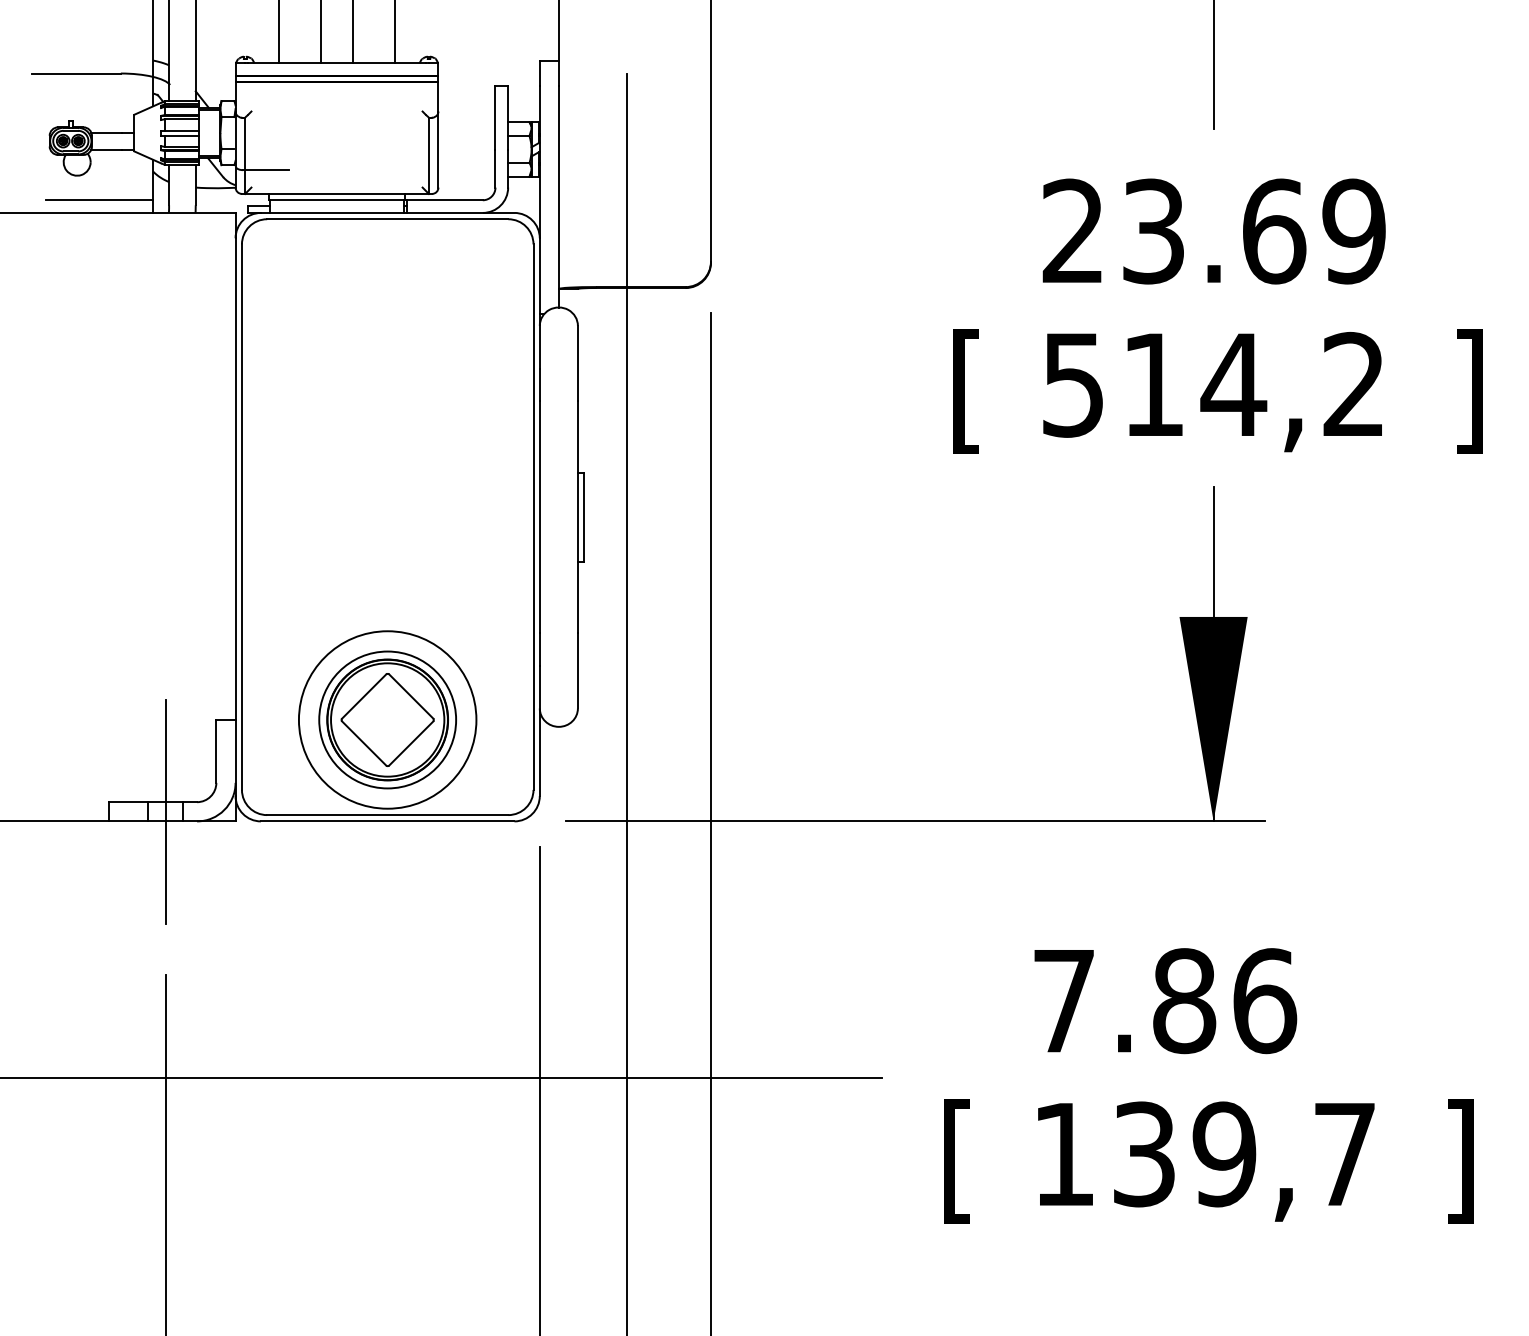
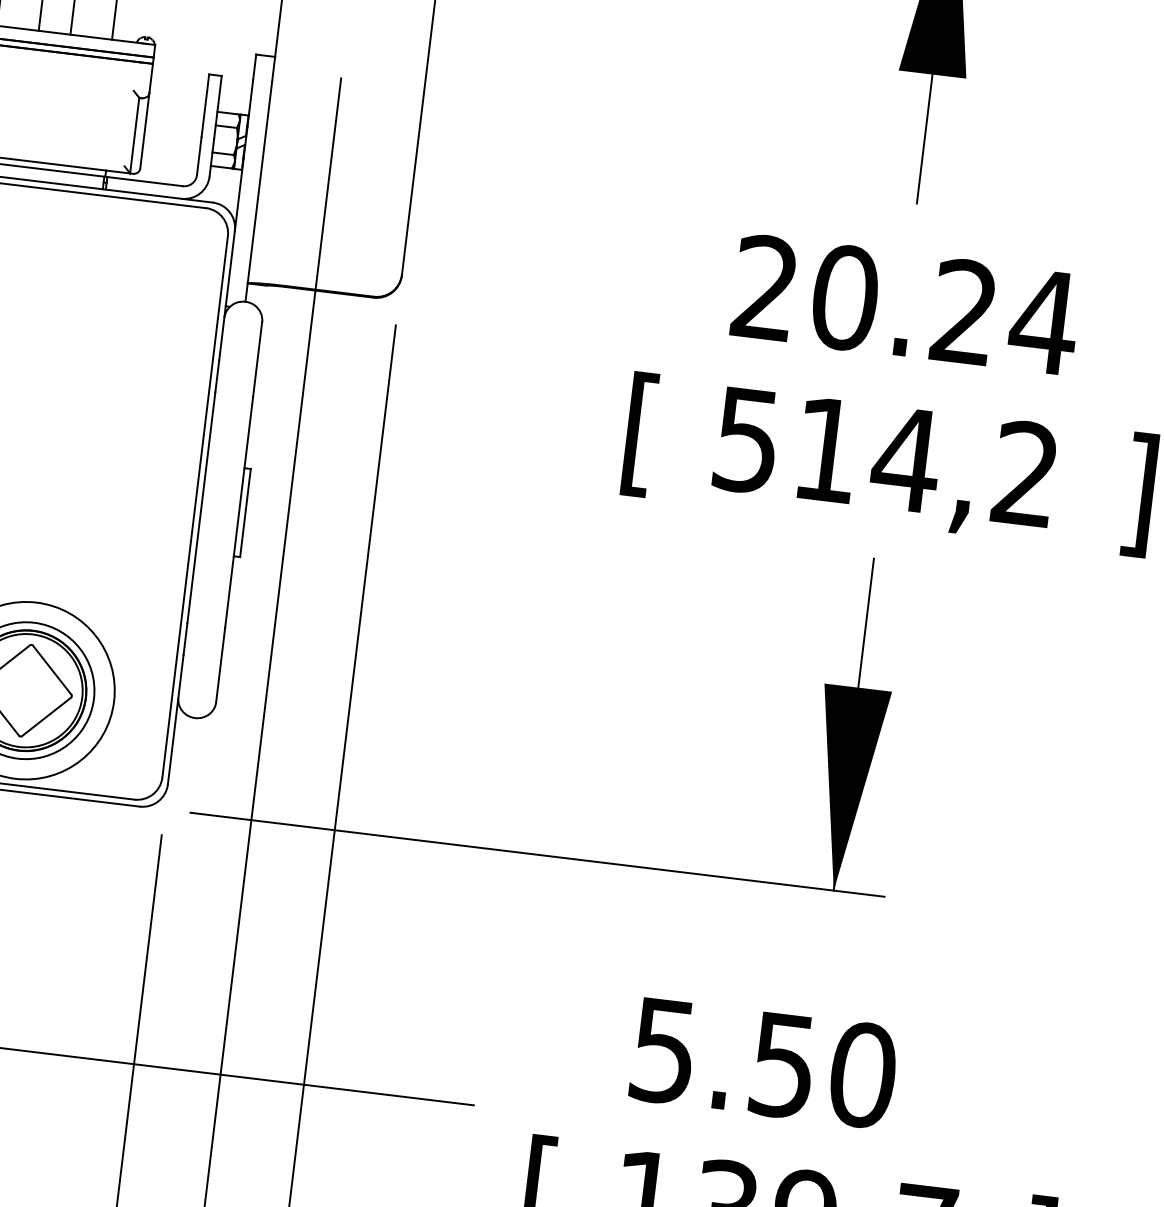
text: (1254, 231) -> (945, 309), 23.69 -> 20.24
text: (1165, 1001) -> (764, 1063), 7.86 -> 5.50

